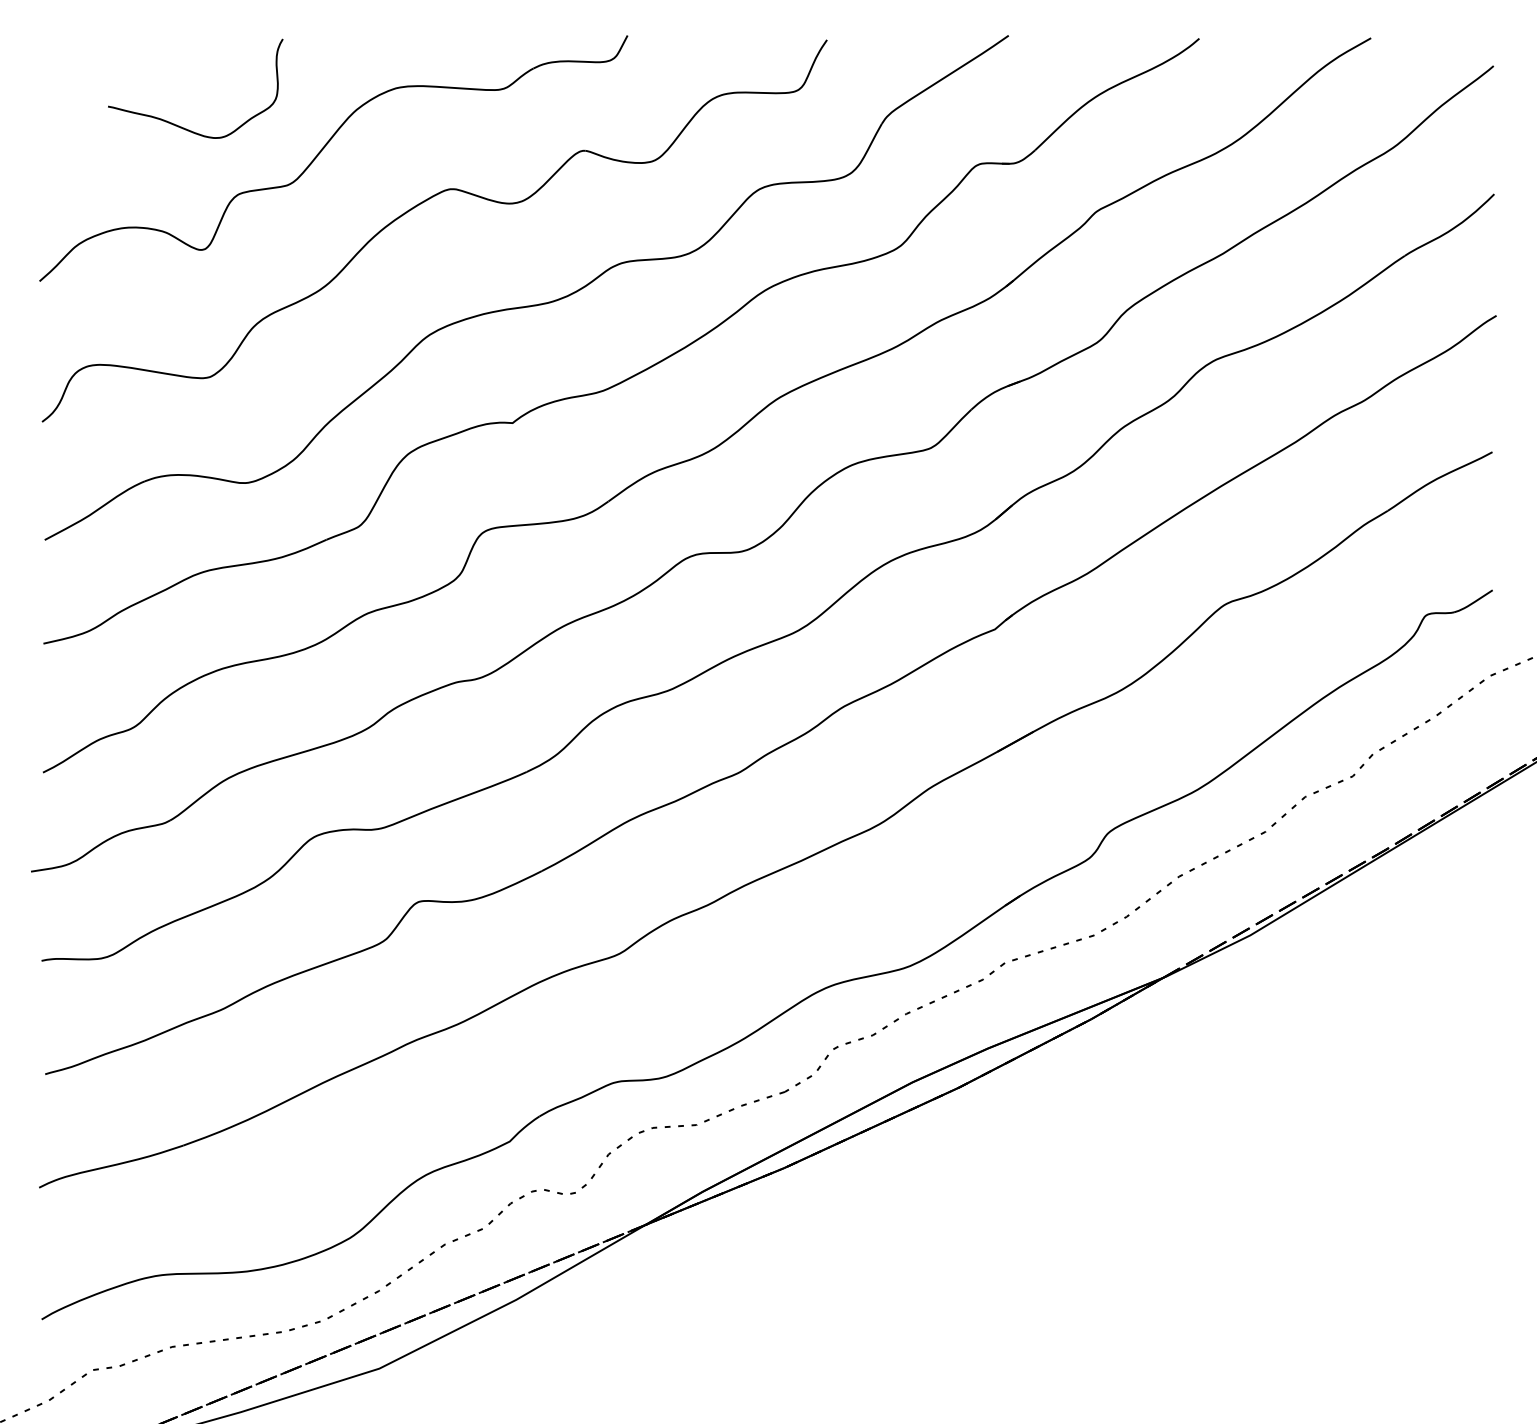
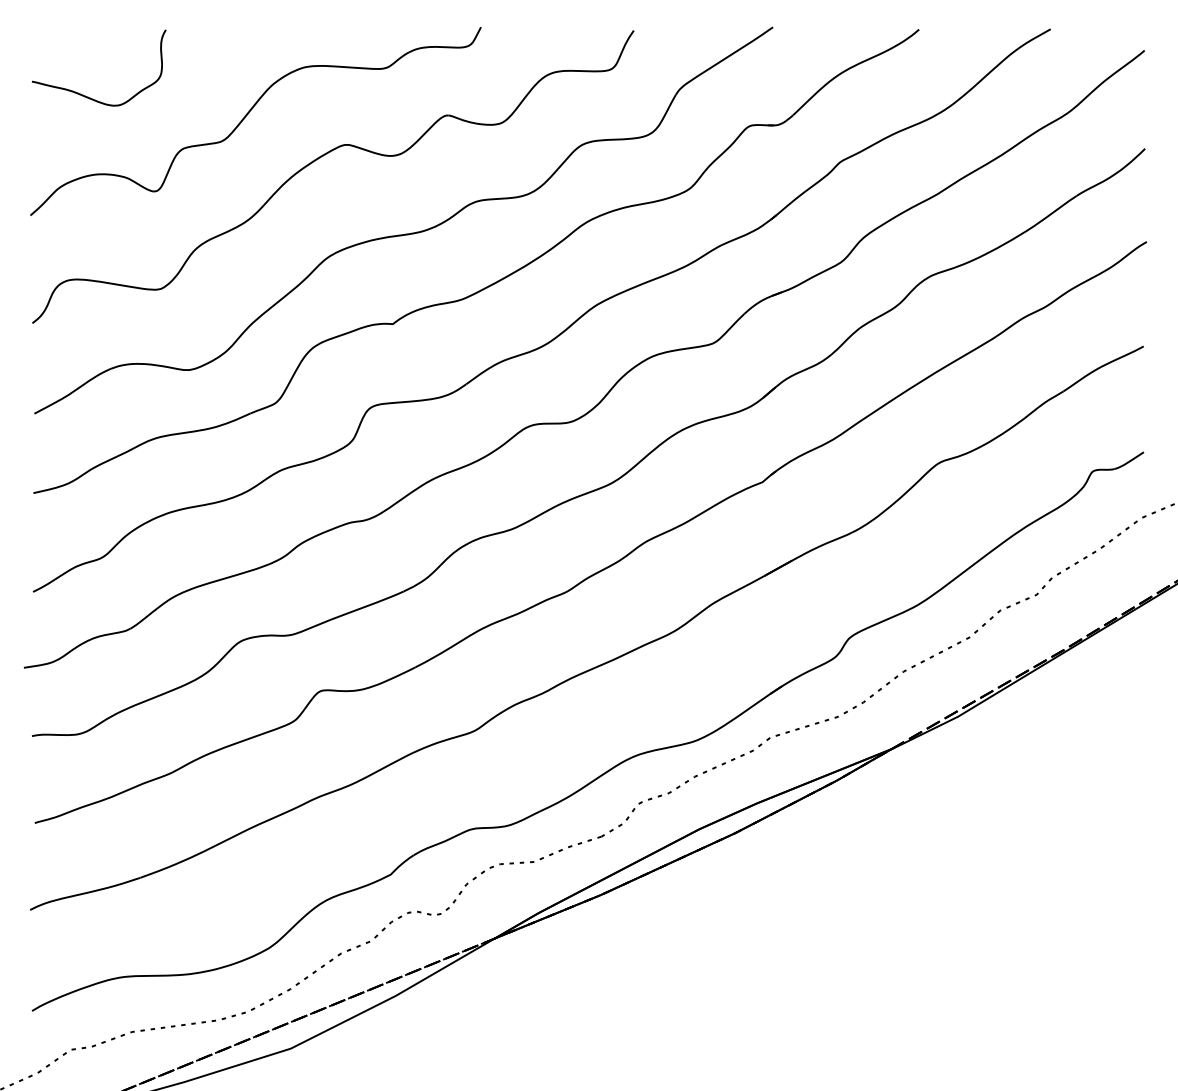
curve: (181, 126) -> (88, 96), moved

